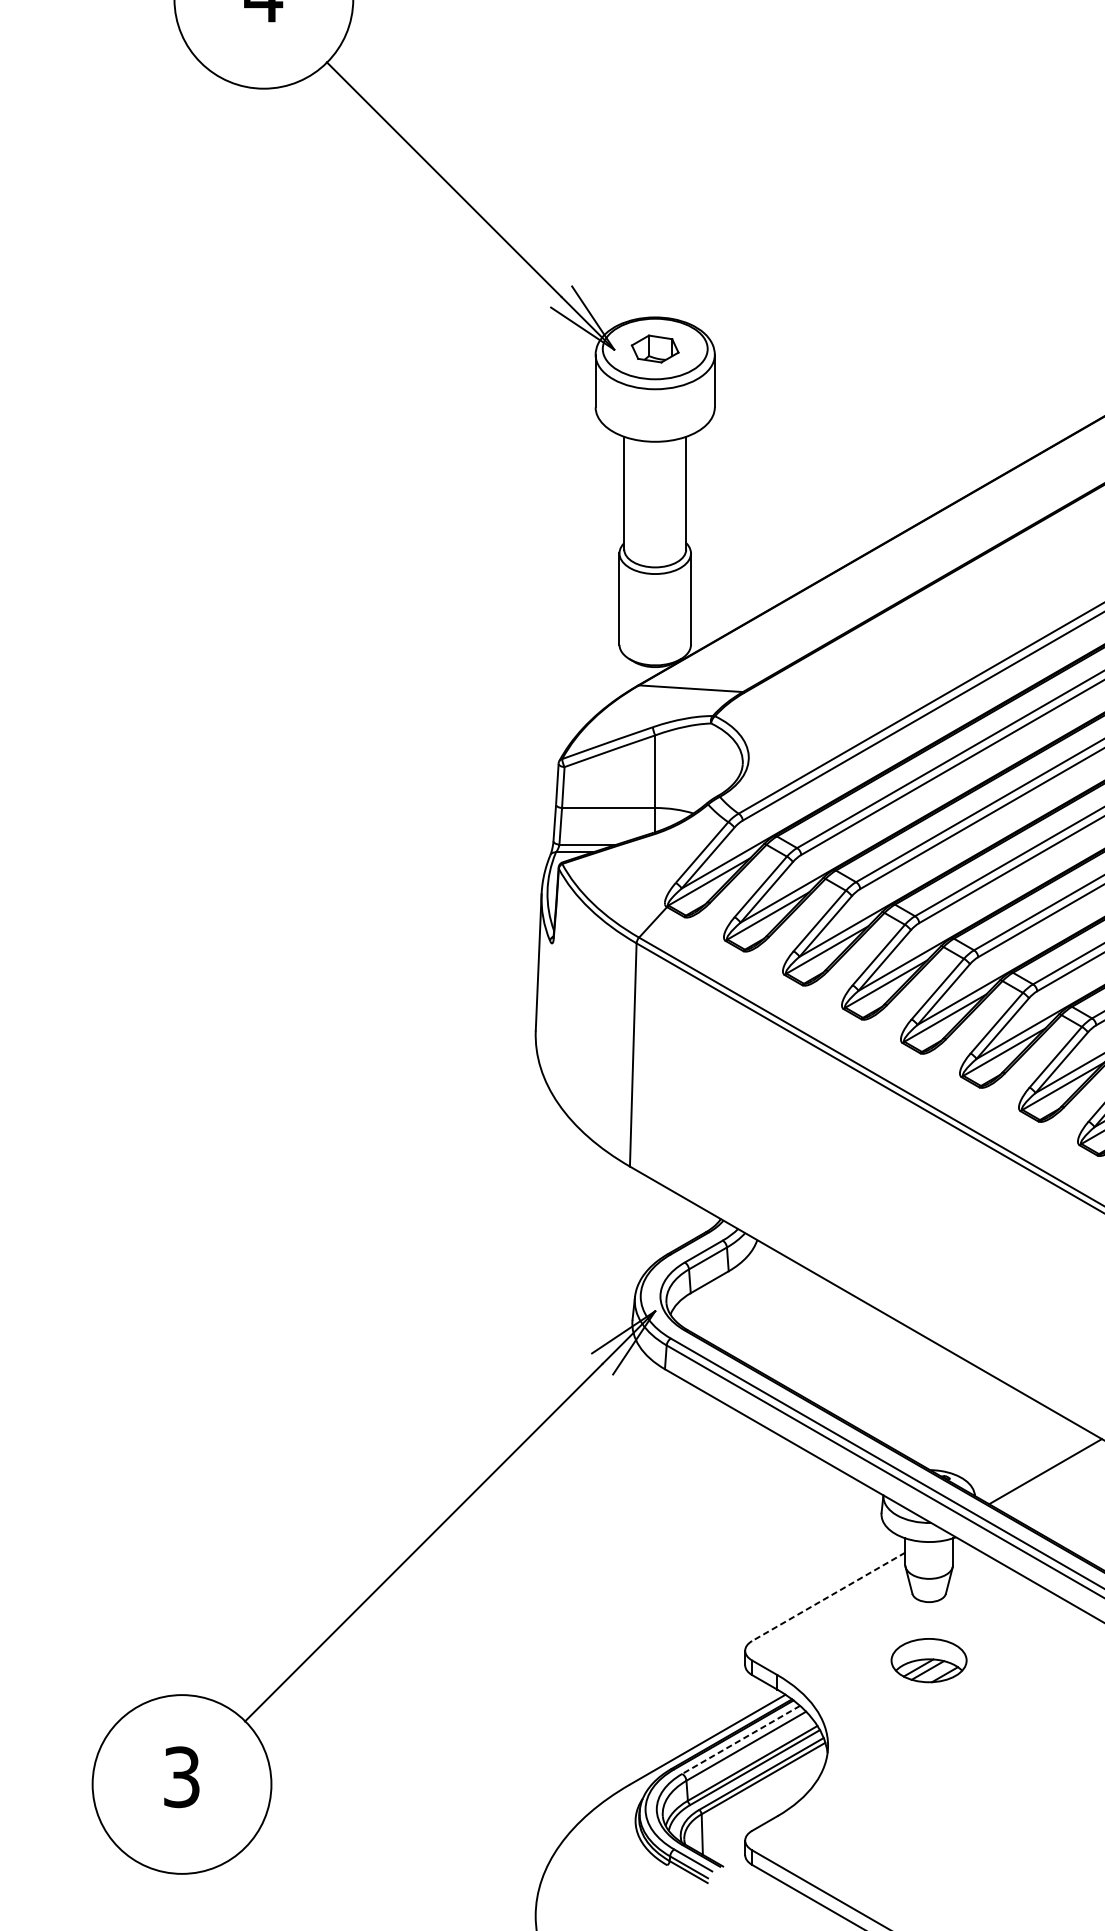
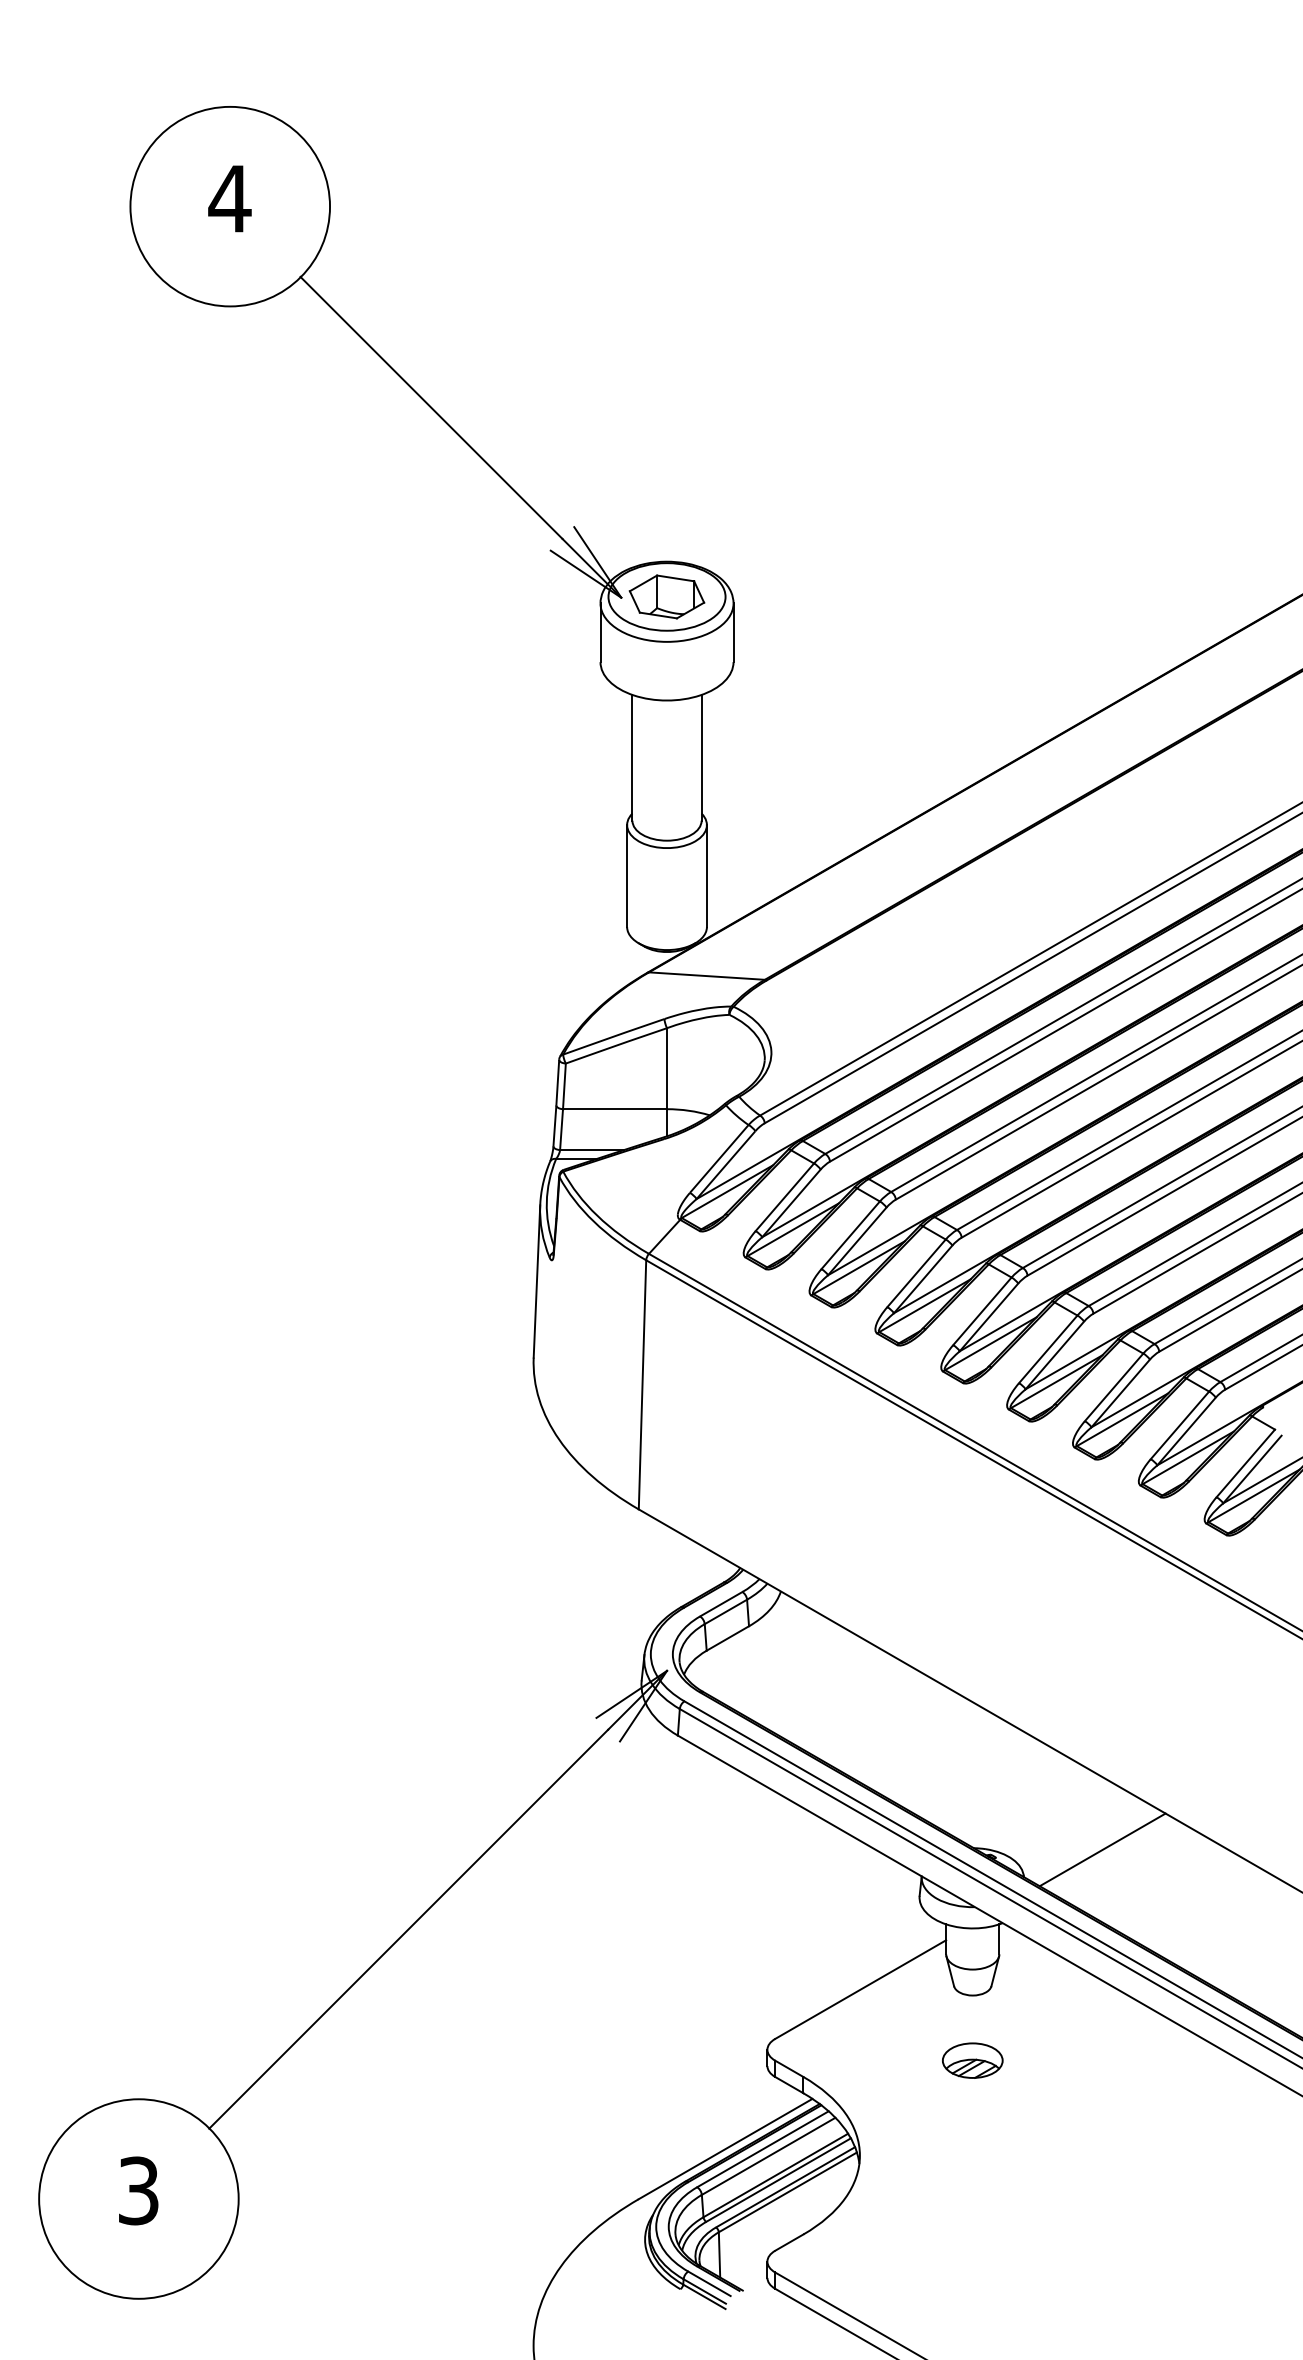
part: (654, 348) -> (666, 596), size x1.43
line: (828, 1596) -> (860, 1989), dashed -> solid
part: (928, 1660) -> (972, 2060), size x0.71
line: (740, 1740) -> (762, 2149), dashed -> solid

